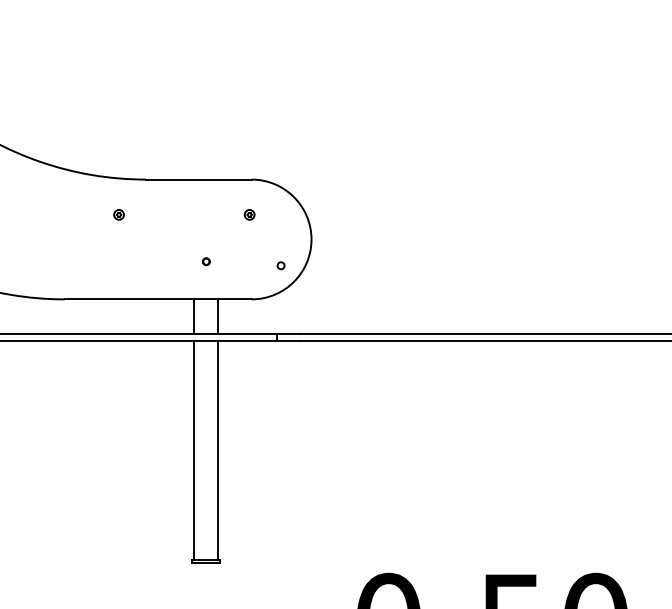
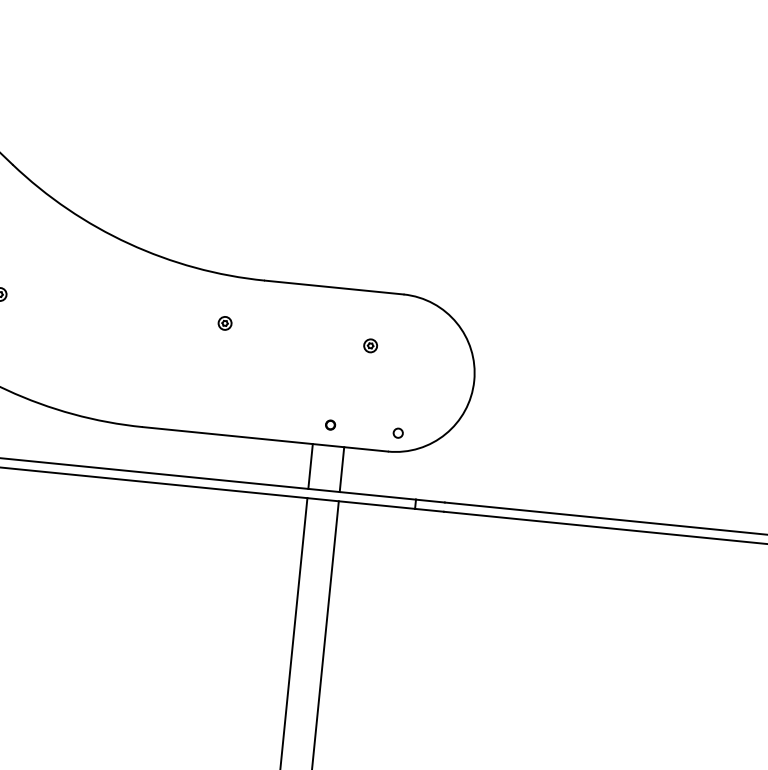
part: (249, 214) -> (370, 345), moved
part: (206, 261) -> (330, 424), moved
circle: (280, 265) -> (397, 432), moved

